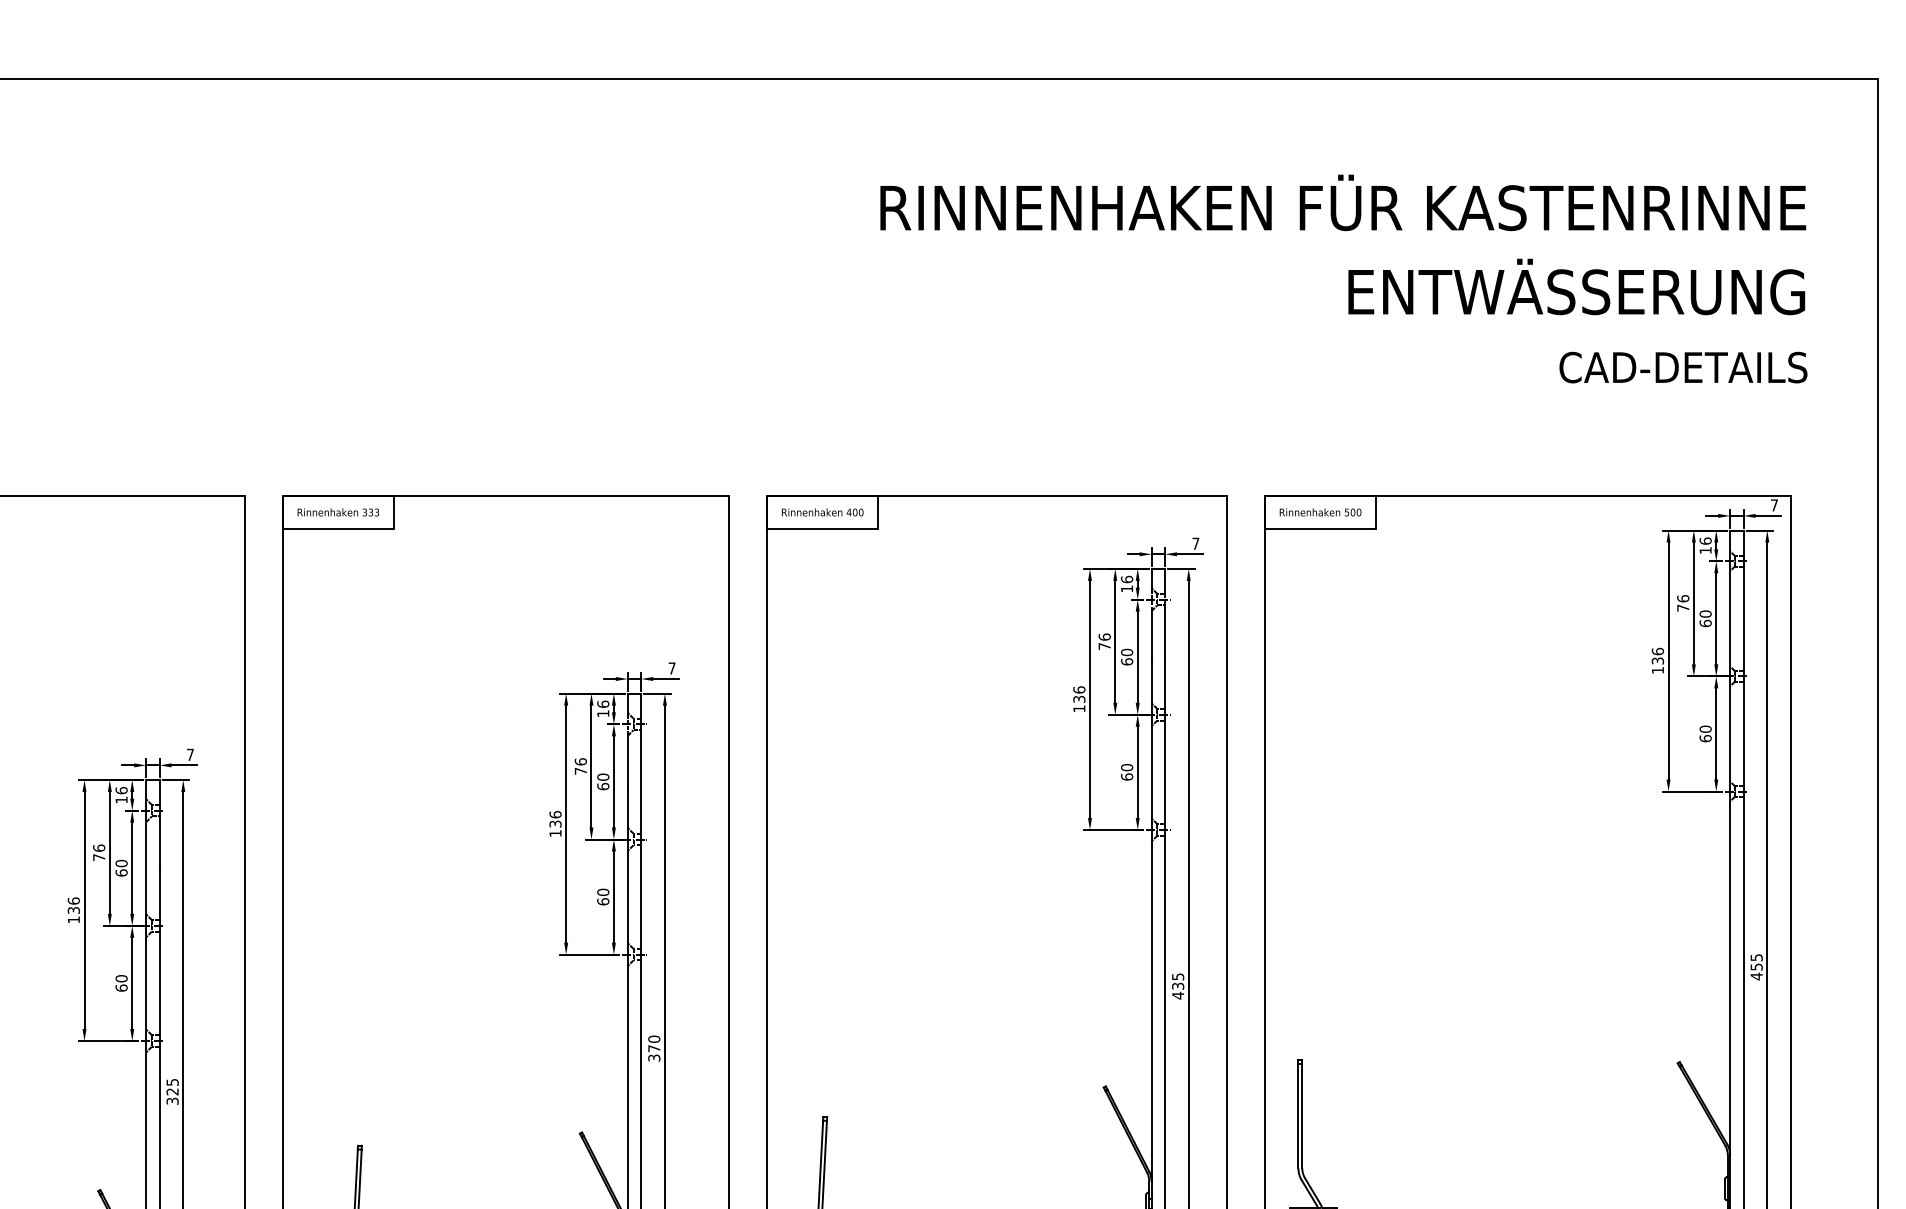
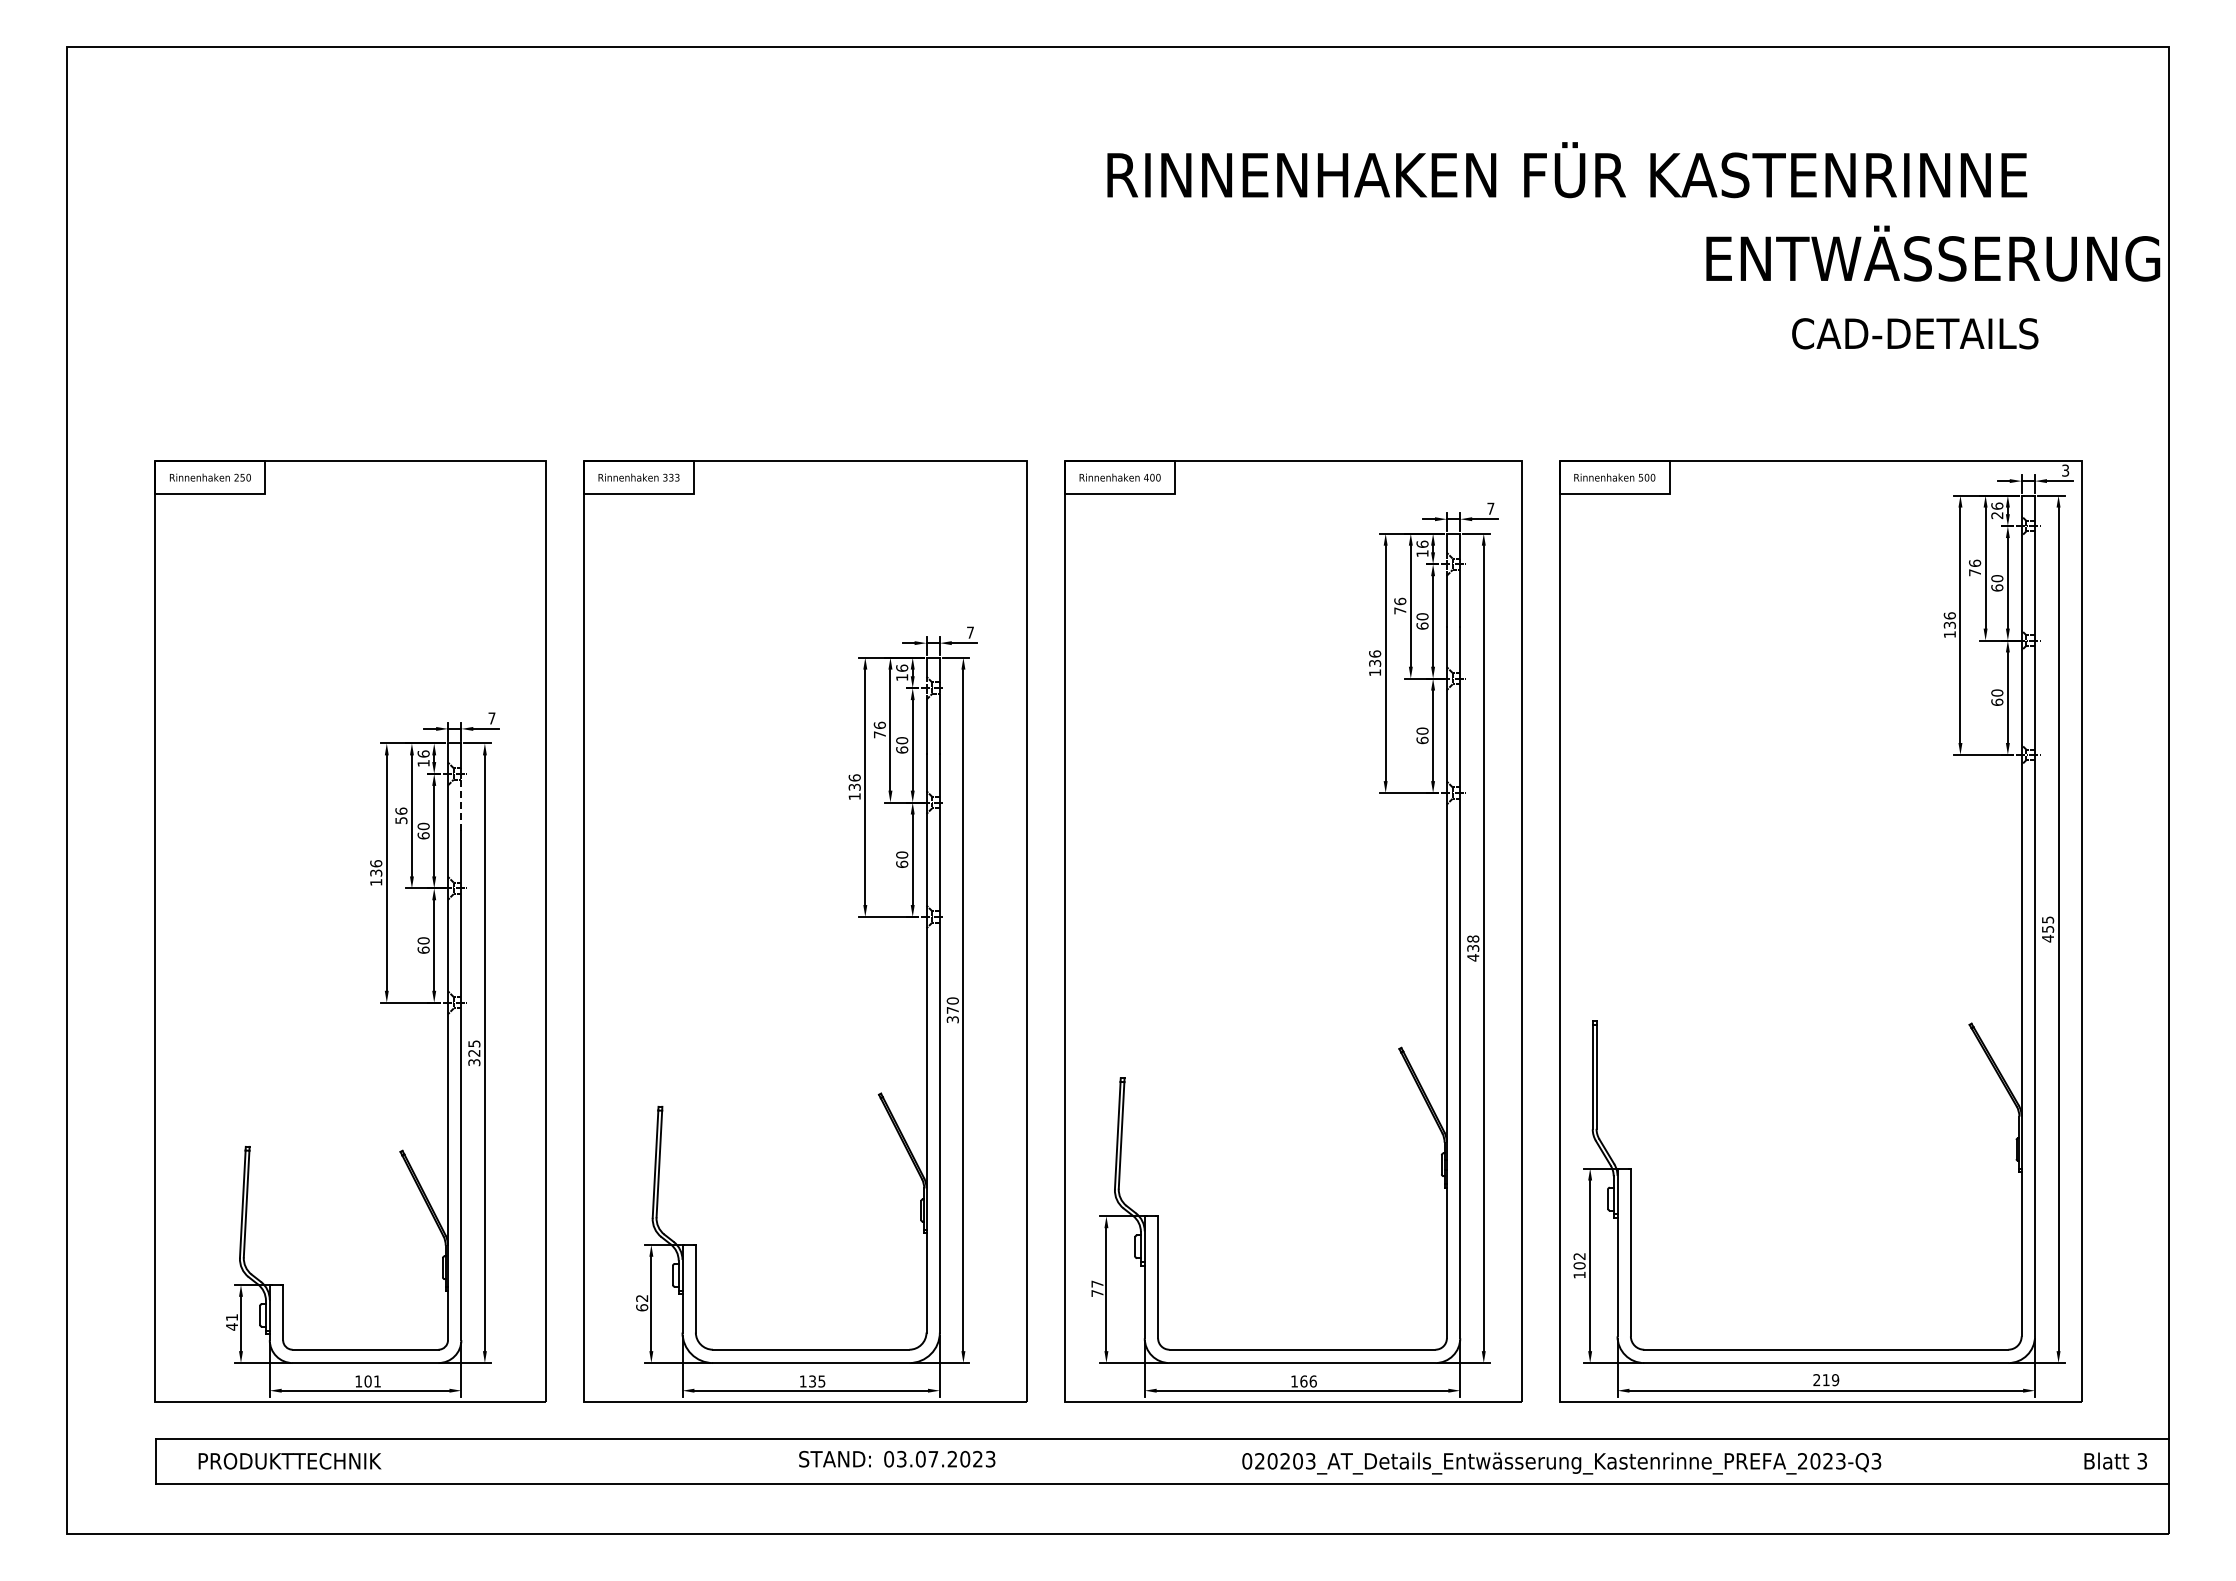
text: (1343, 203) -> (1567, 170), moved
text: (1577, 286) -> (1933, 253), moved
text: (1683, 367) -> (1915, 333), moved
text: (1774, 505) -> (2065, 470), 7 -> 3
text: (1705, 550) -> (1997, 515), 16 -> 26
line: (159, 842) -> (461, 805), solid -> dashed
text: (99, 857) -> (401, 820), 76 -> 56
text: (1178, 976) -> (1473, 938), 435 -> 438

